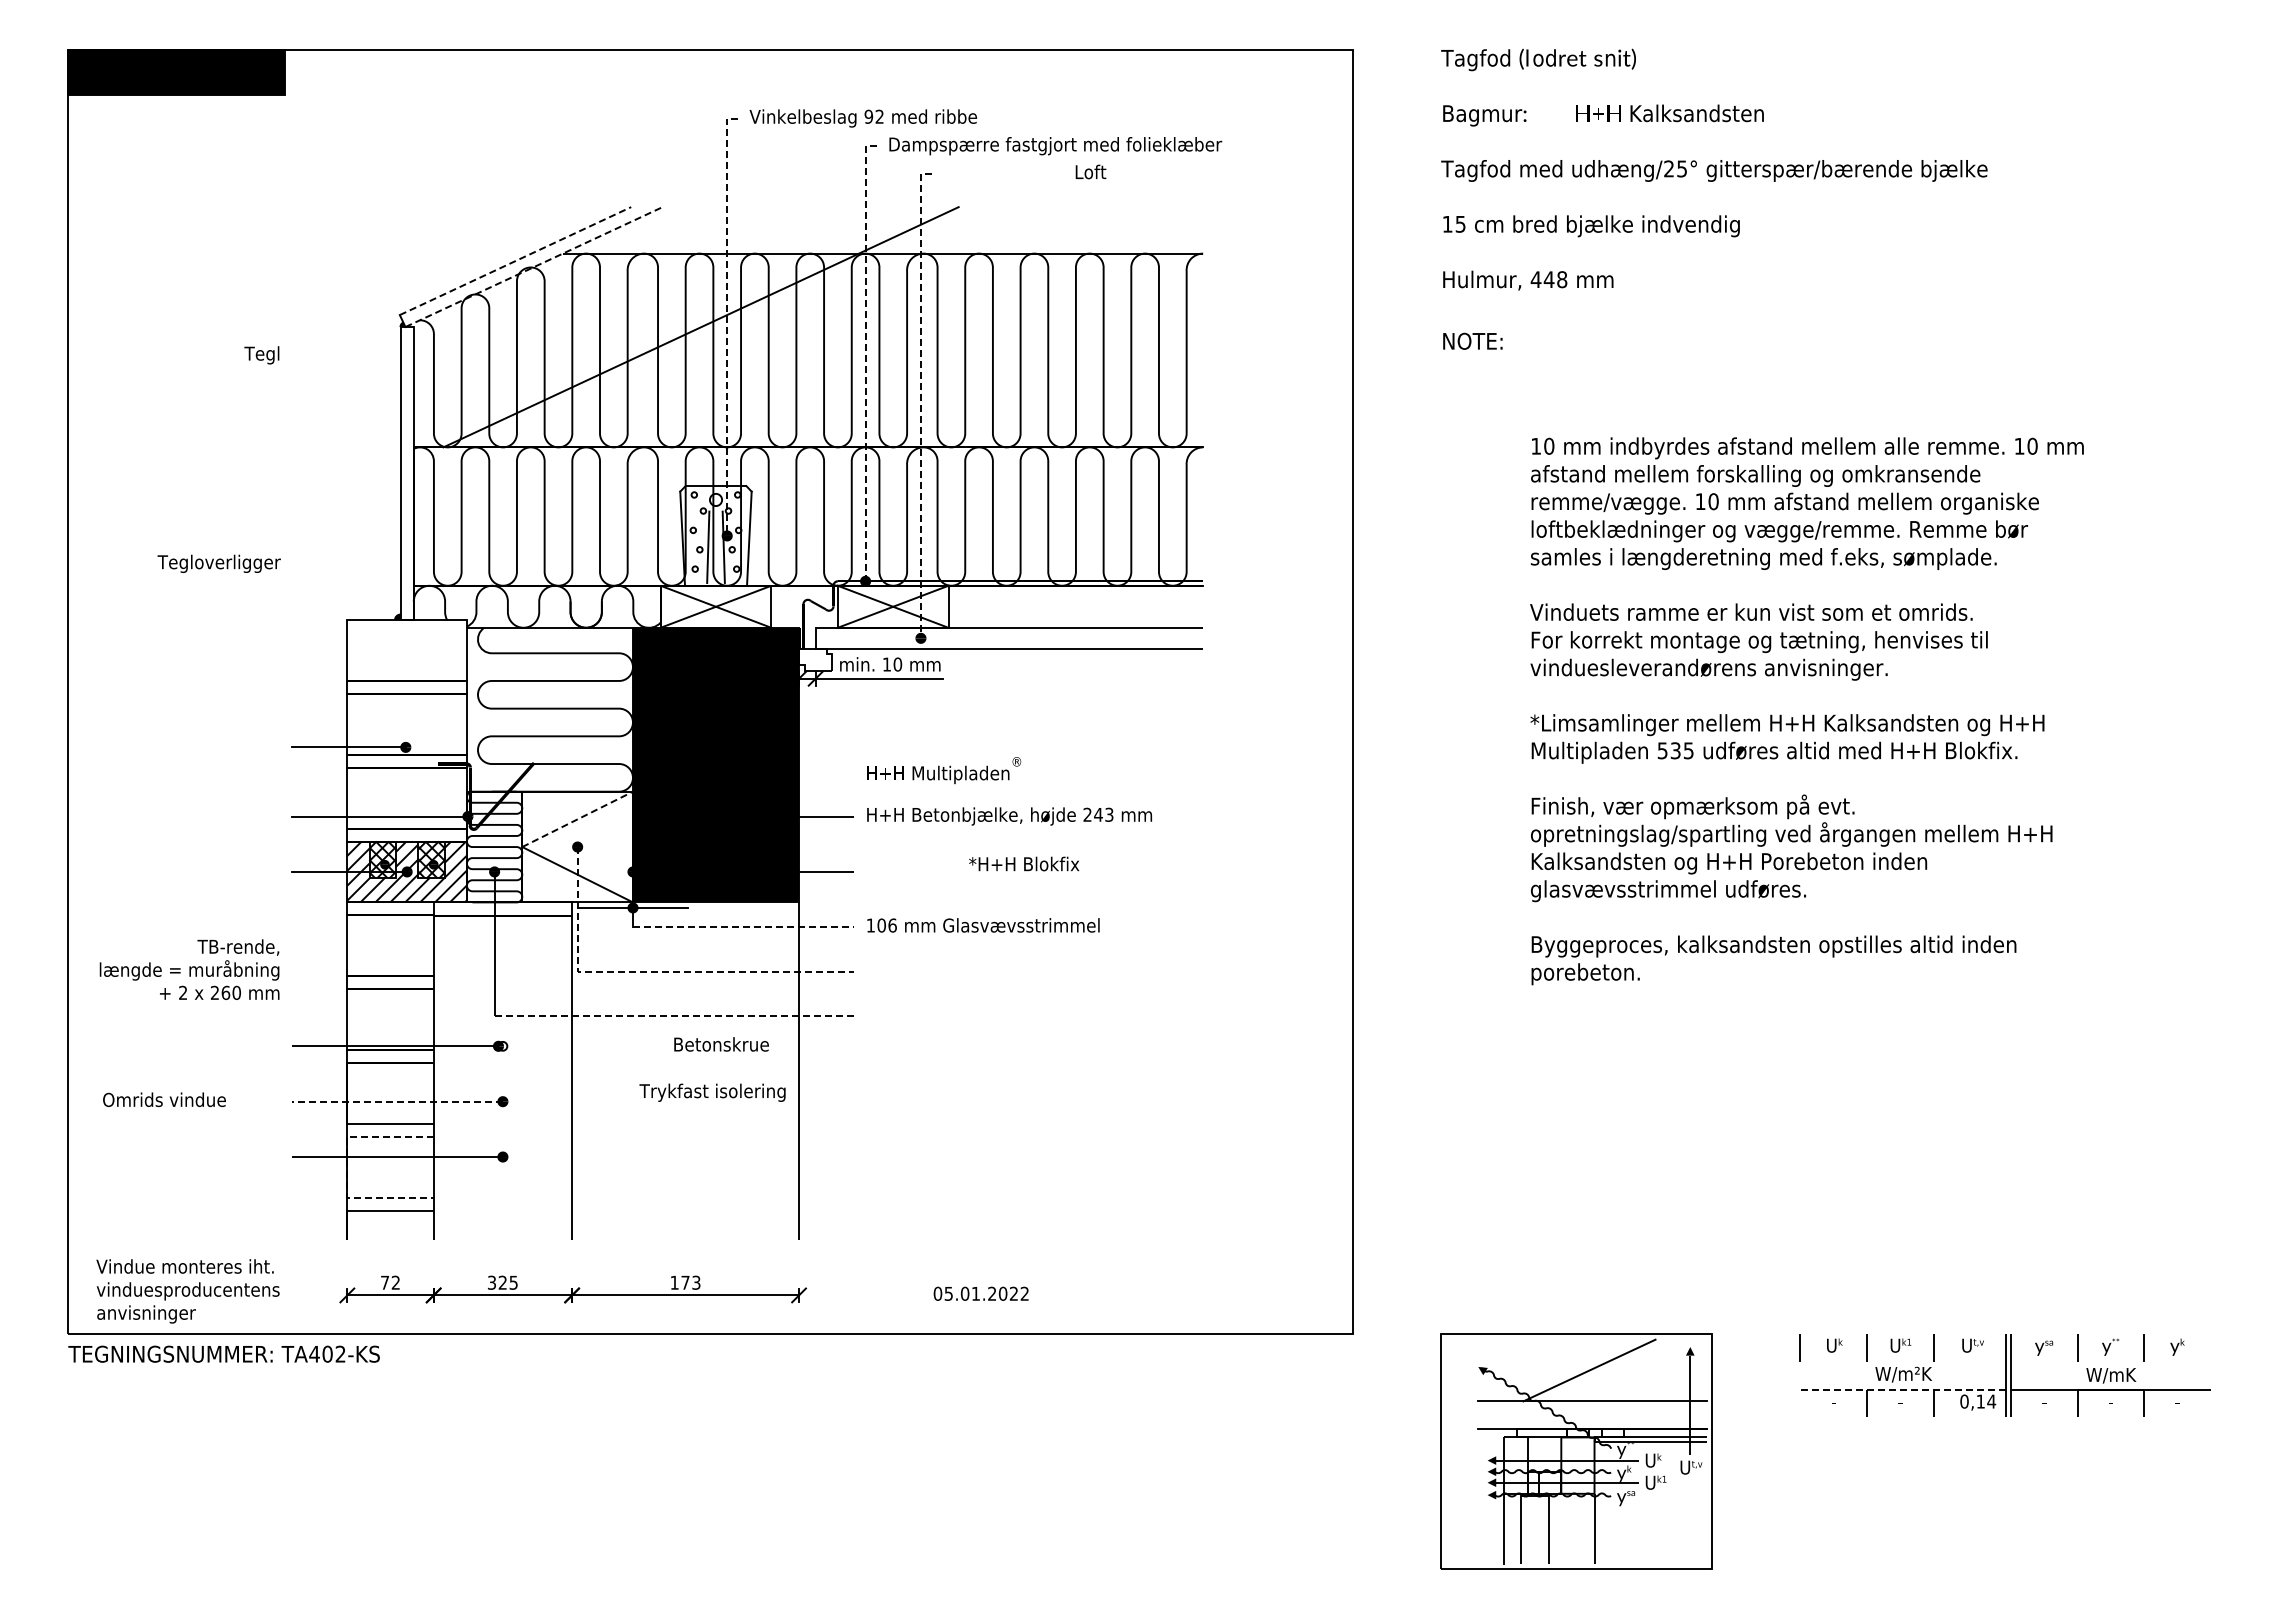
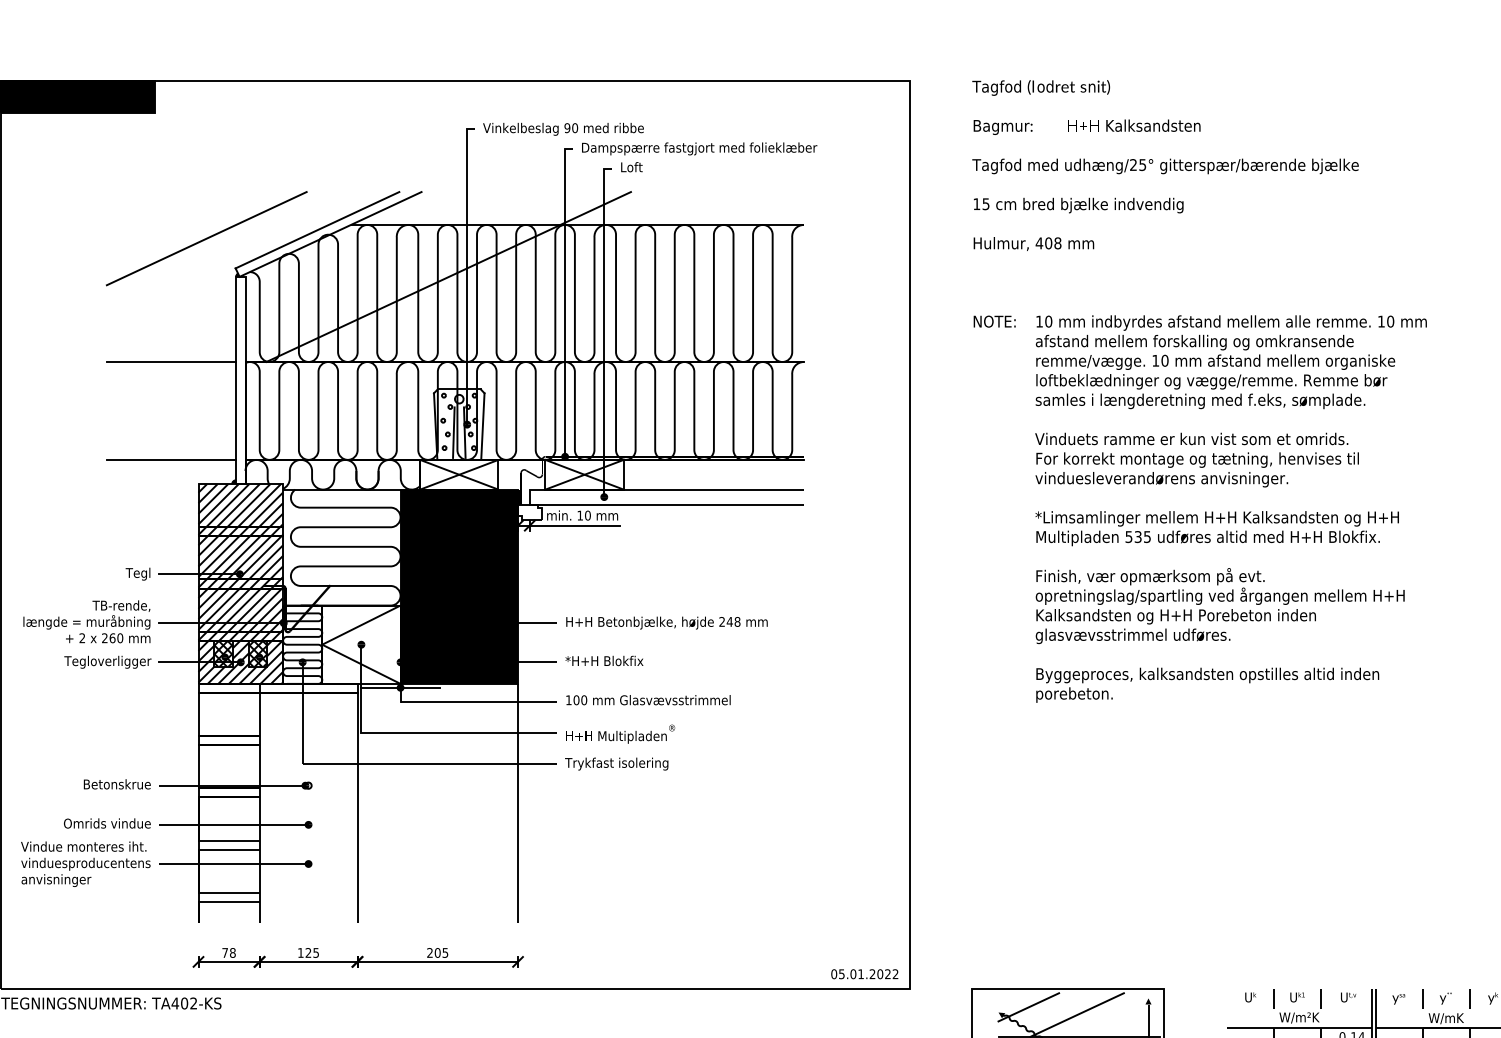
text: (879, 116) -> (574, 127), 92 -> 90
text: (1090, 171) -> (631, 166), moved
line: (515, 261) -> (317, 230), dashed -> solid
line: (534, 267) -> (330, 234), dashed -> solid
line: (358, 272) -> (206, 238), added
text: (1548, 279) -> (1048, 243), 448 -> 408
line: (727, 321) -> (467, 272), dashed -> solid
text: (1472, 340) -> (994, 321), moved
text: (261, 355) -> (137, 574), moved
line: (865, 357) -> (565, 298), dashed -> solid
line: (920, 399) -> (603, 328), dashed -> solid
line: (308, 447) -> (171, 362), added
text: (218, 563) -> (107, 662), moved
line: (308, 585) -> (171, 459), added
text: (1806, 711) -> (1230, 509), moved
hatch: (406, 730) -> (240, 562), added
text: (944, 770) -> (620, 734), moved
text: (1109, 814) -> (737, 621), 243 -> 248
line: (577, 819) -> (361, 625), dashed -> solid
text: (1024, 863) -> (604, 660), moved
text: (892, 925) -> (584, 700), 106 -> 100
line: (743, 927) -> (478, 701), dashed -> solid
text: (189, 969) -> (86, 621), moved
line: (653, 971) -> (415, 732), dashed -> solid
line: (674, 1015) -> (429, 763), dashed -> solid
text: (721, 1044) -> (117, 784), moved
text: (712, 1092) -> (616, 763), moved
text: (164, 1099) -> (107, 823), moved
line: (396, 1101) -> (233, 824), dashed -> solid
line: (347, 1167) -> (198, 871), dashed -> solid
text: (395, 1282) -> (232, 952), 72 -> 78
text: (491, 1282) -> (300, 952), 325 -> 125
text: (685, 1282) -> (437, 952), 173 -> 205
text: (187, 1291) -> (85, 864), moved
text: (980, 1293) -> (864, 973), moved
line: (1799, 1347) -> (1225, 998), removed
line: (1520, 1359) -> (1028, 1007), added
line: (1903, 1389) -> (1299, 1028), dashed -> solid

